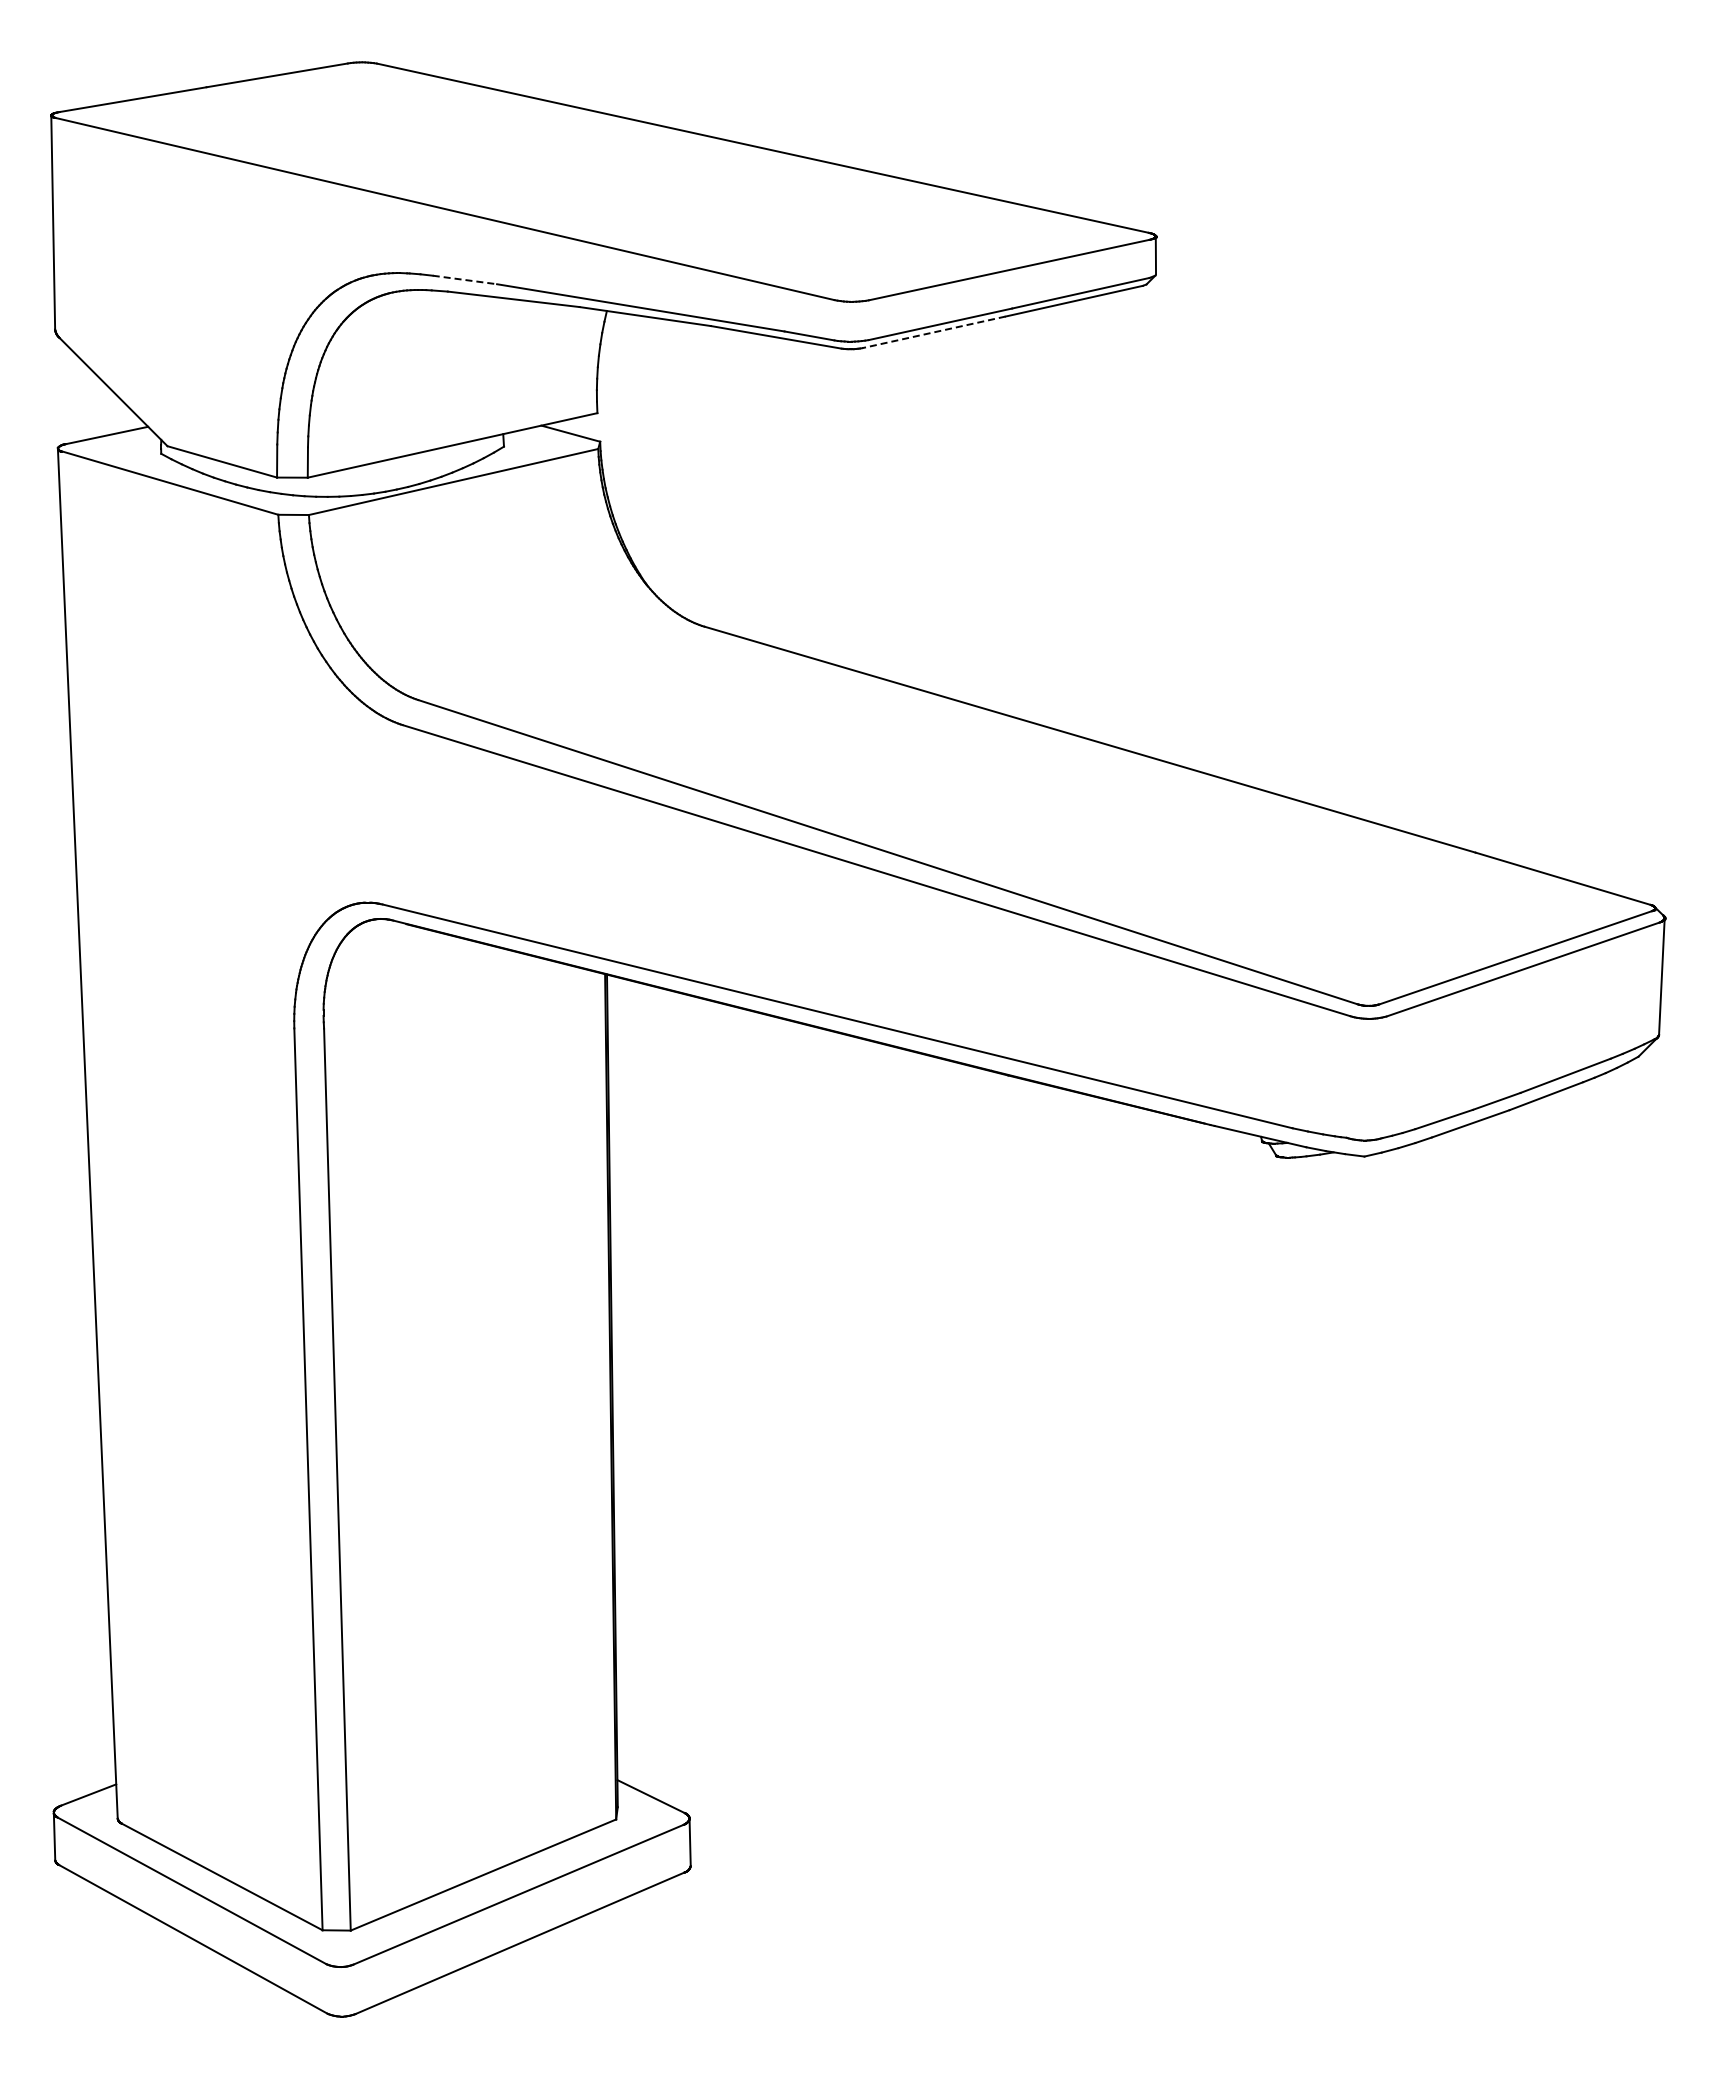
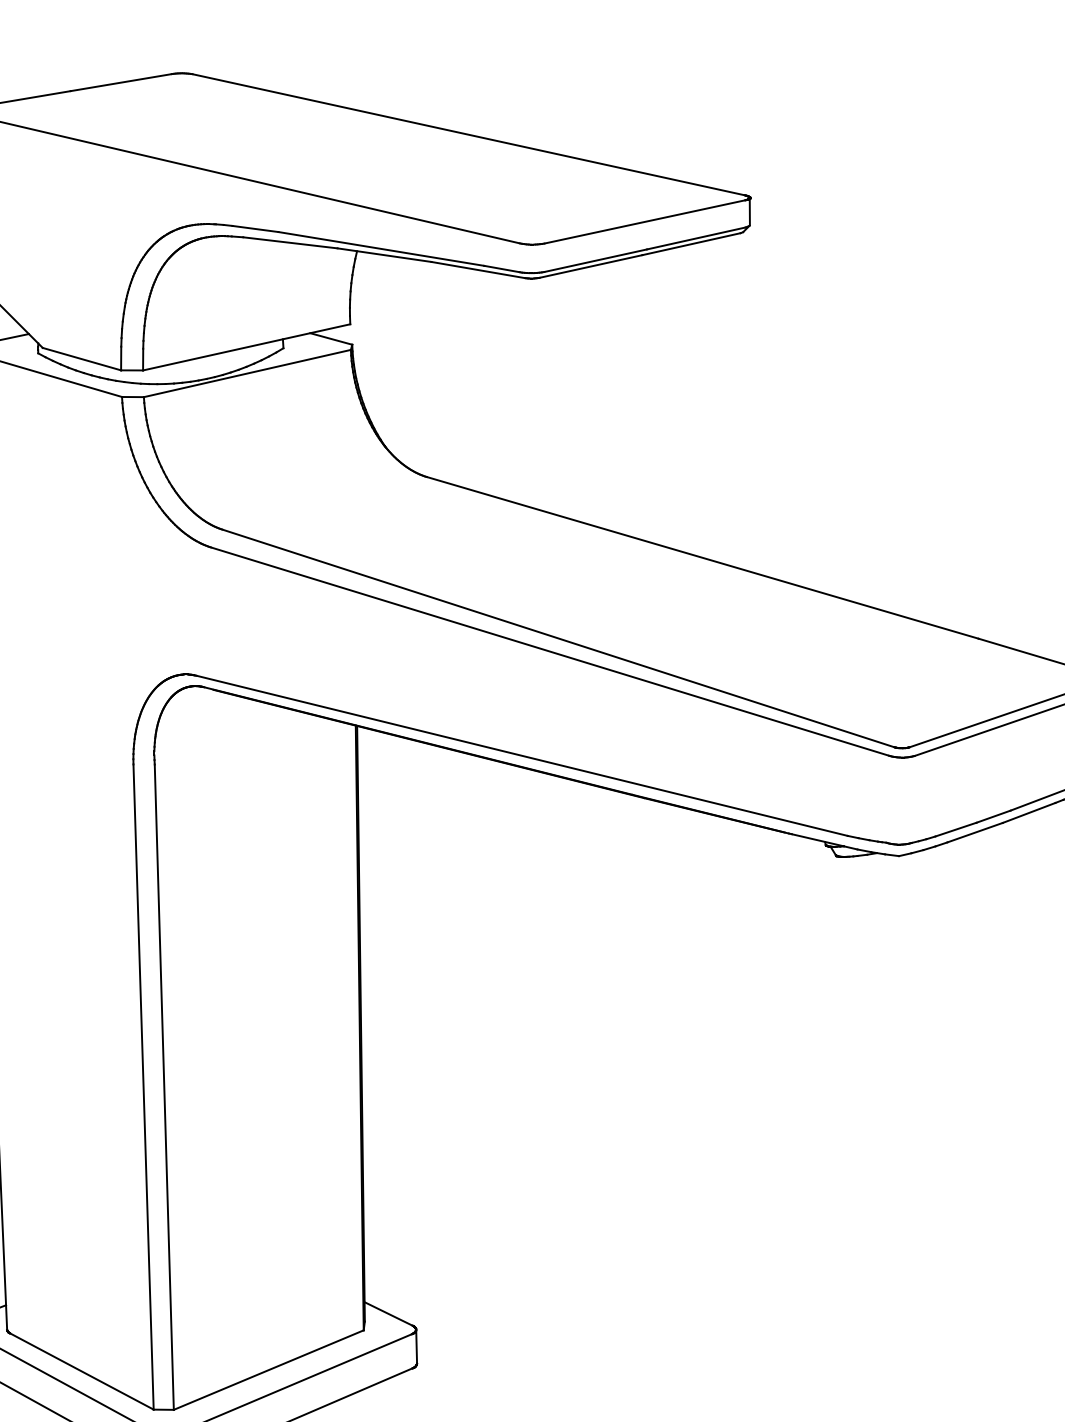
line: (465, 280) -> (255, 229), dashed -> solid
line: (933, 332) -> (590, 266), dashed -> solid

